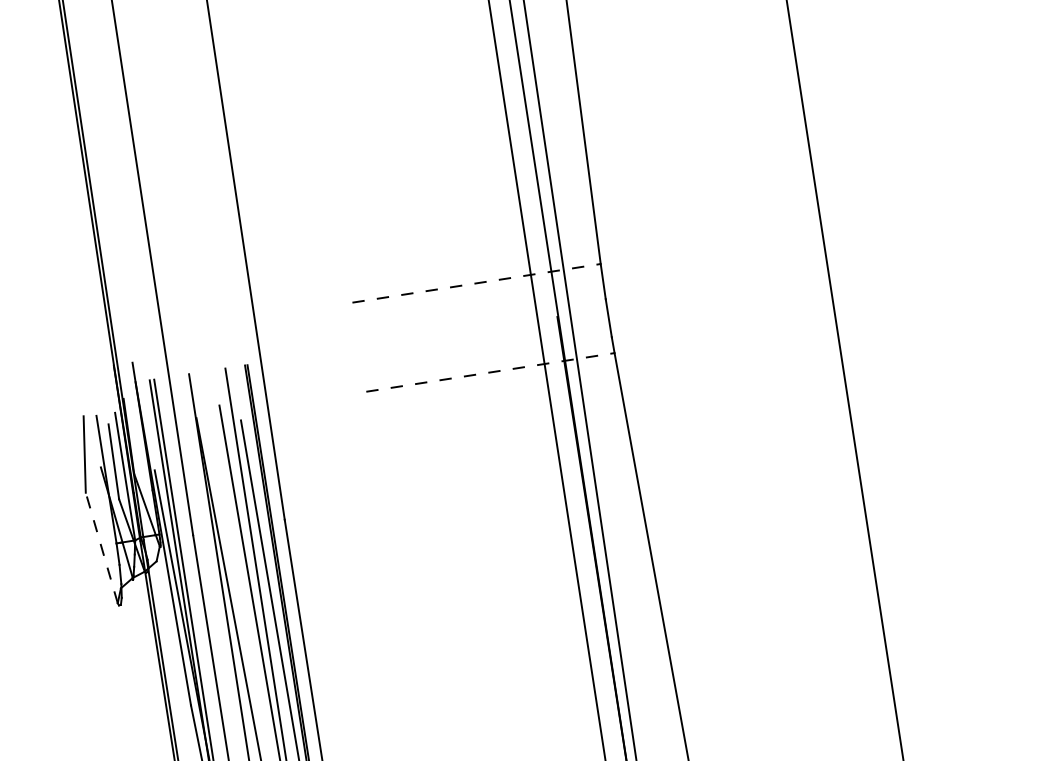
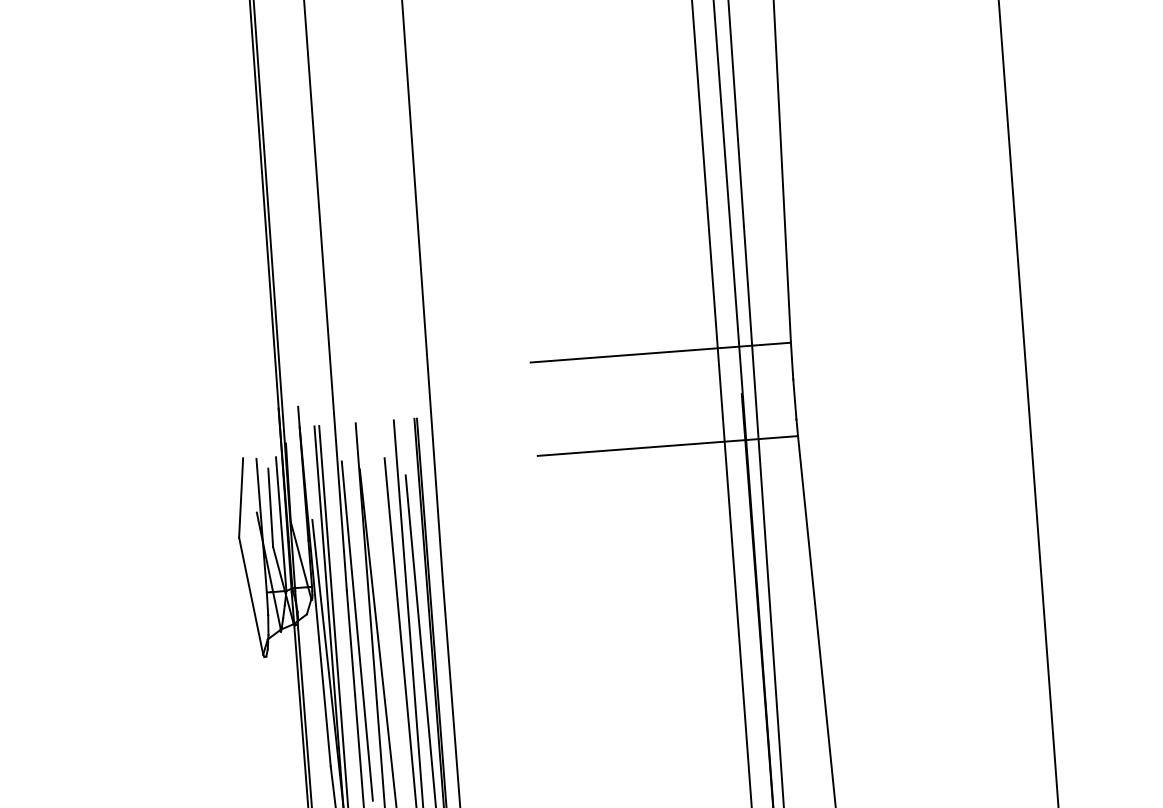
line: (477, 283) -> (661, 352), dashed -> solid
line: (490, 371) -> (668, 445), dashed -> solid
line: (102, 548) -> (251, 596), dashed -> solid
line: (205, 573) -> (356, 630), added

